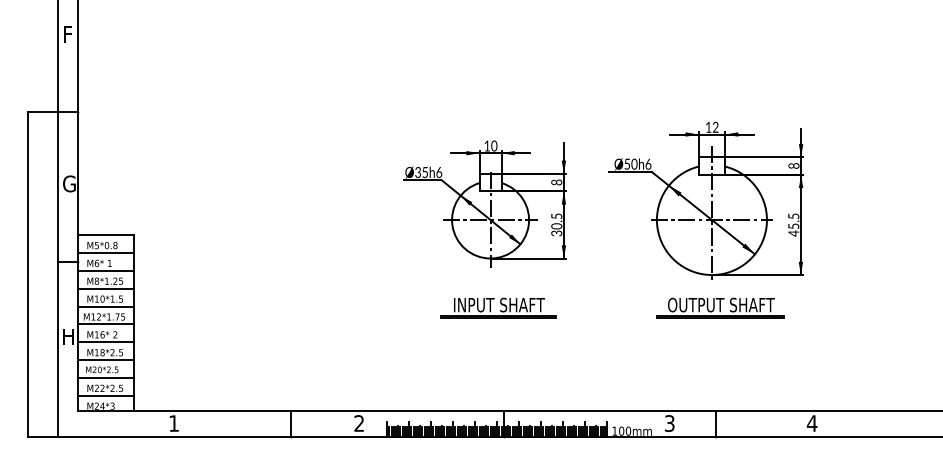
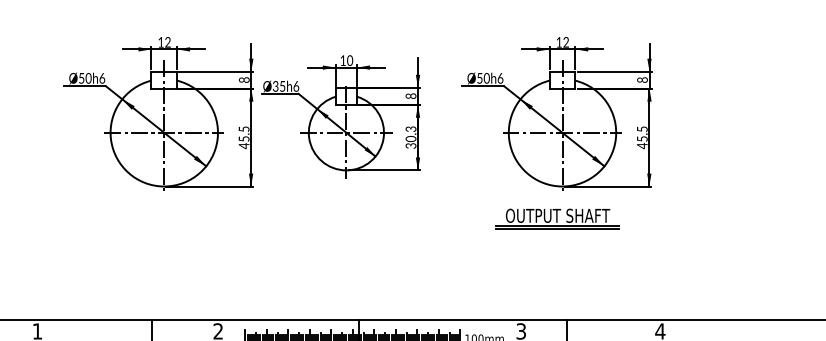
part: (297, 200) -> (157, 113), added
text: (556, 216) -> (410, 129), 30.5 -> 30.3
part: (498, 307) -> (354, 218), removed
part: (720, 307) -> (557, 218), moved

